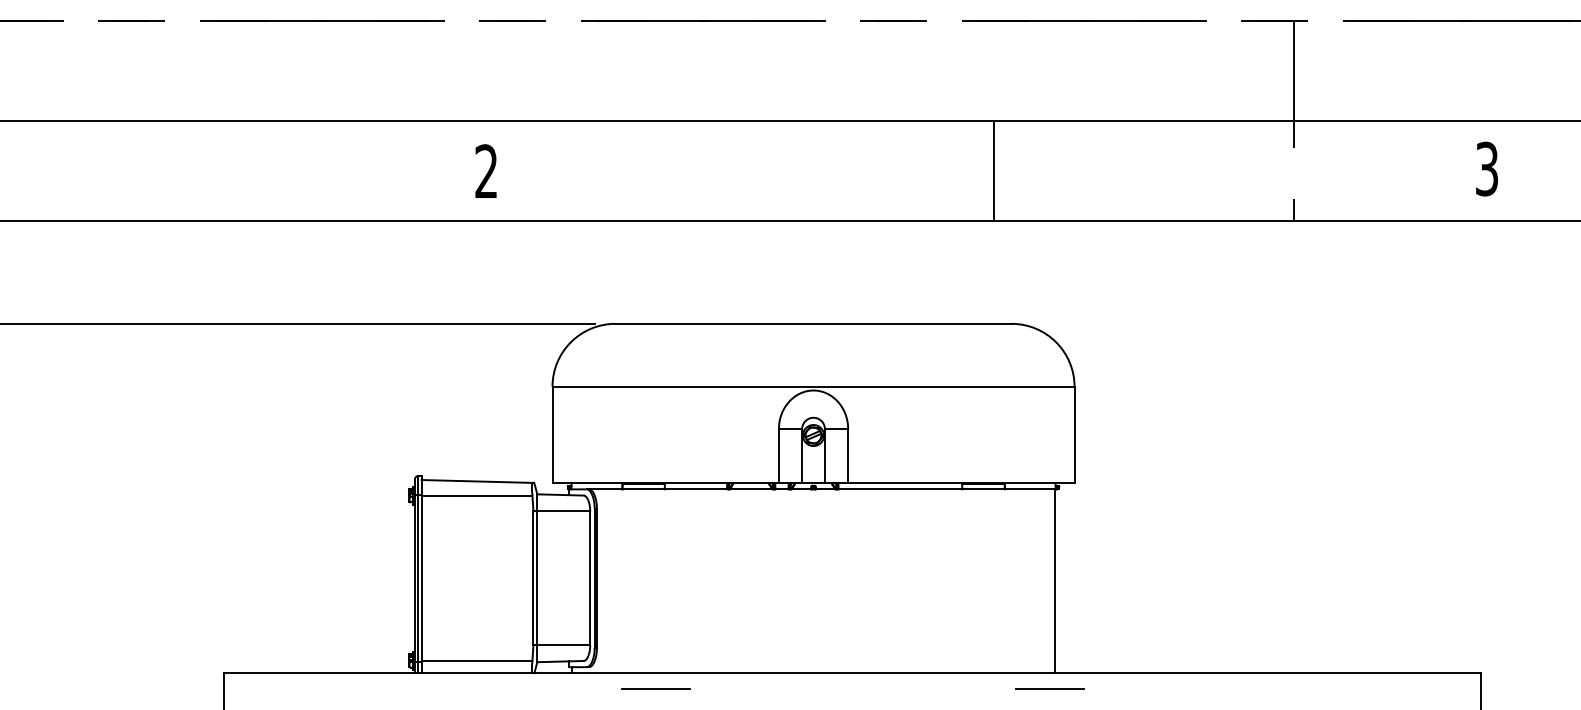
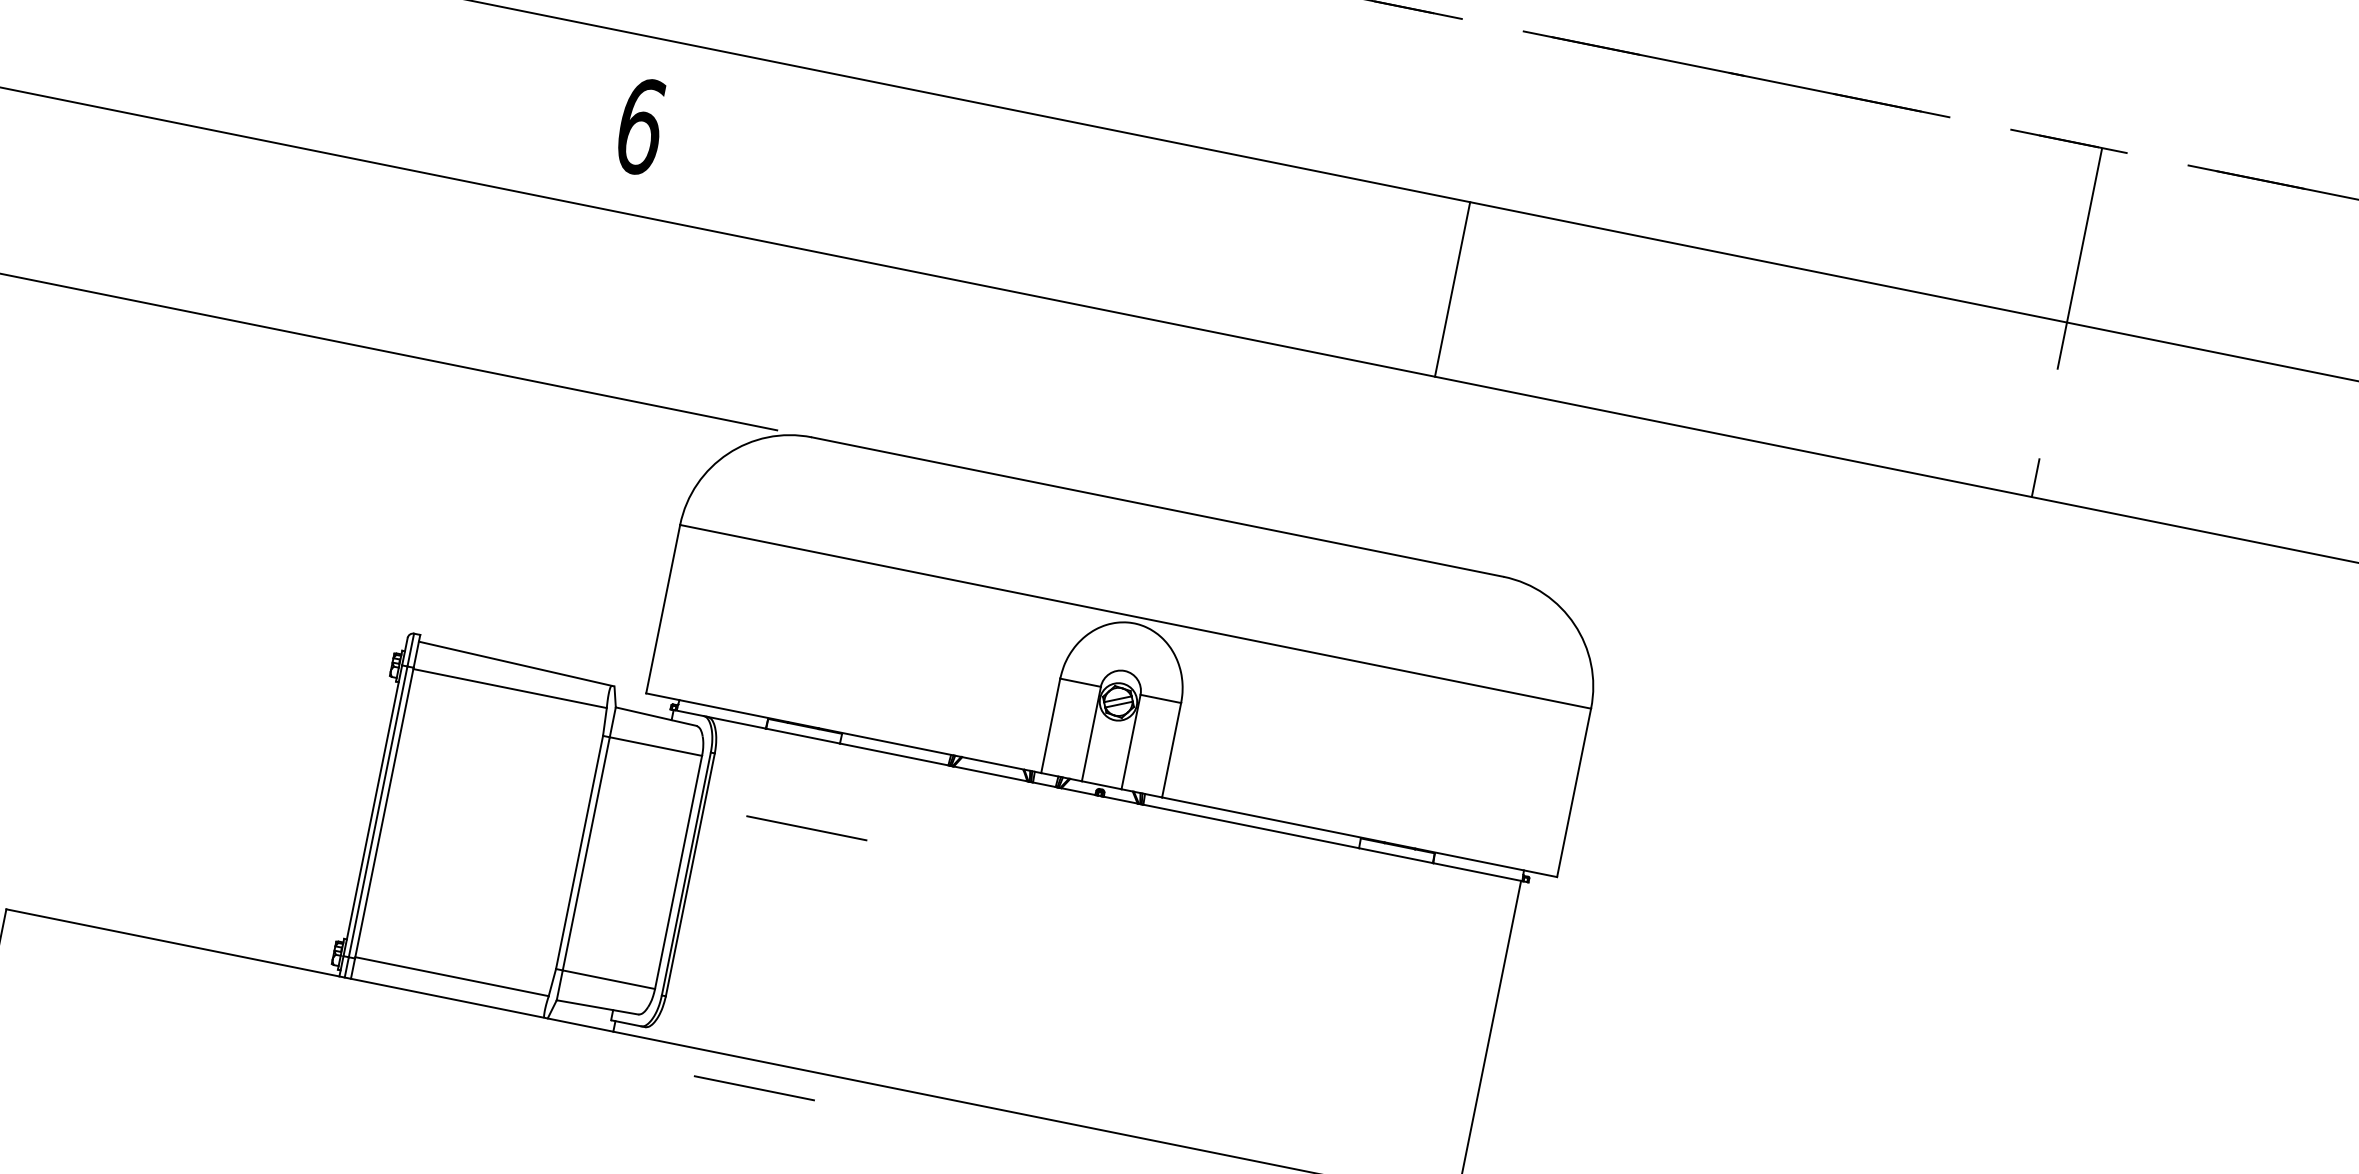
text: (486, 171) -> (640, 126), 2 -> 6
line: (993, 171) -> (1452, 289), moved
line: (655, 539) -> (806, 827), added

